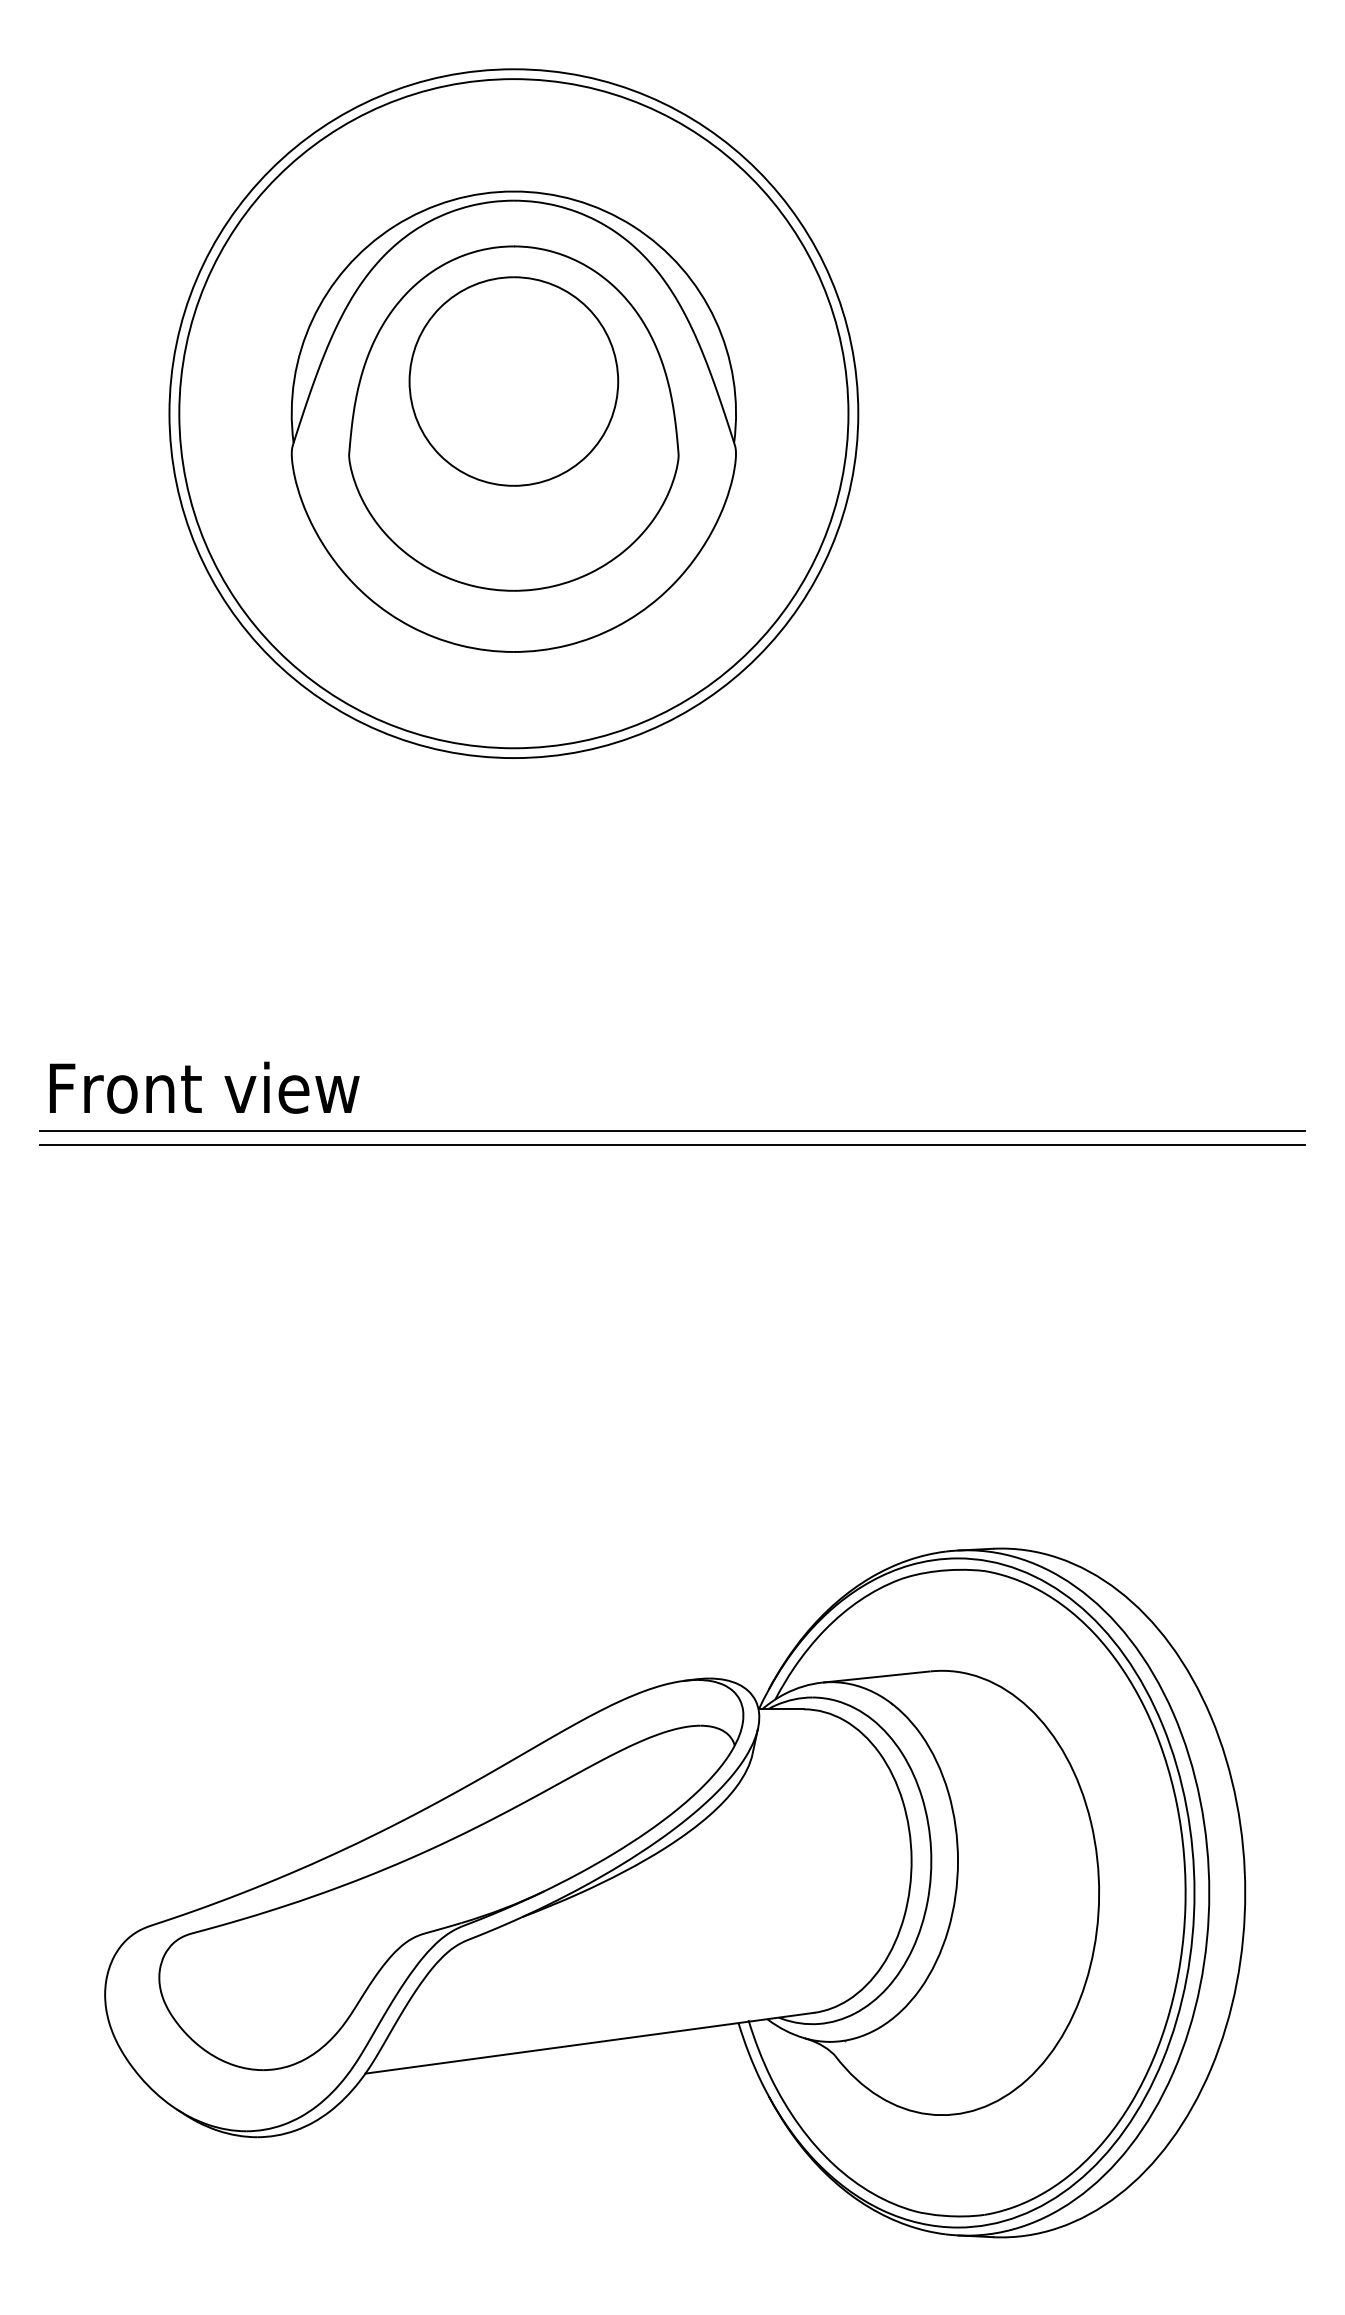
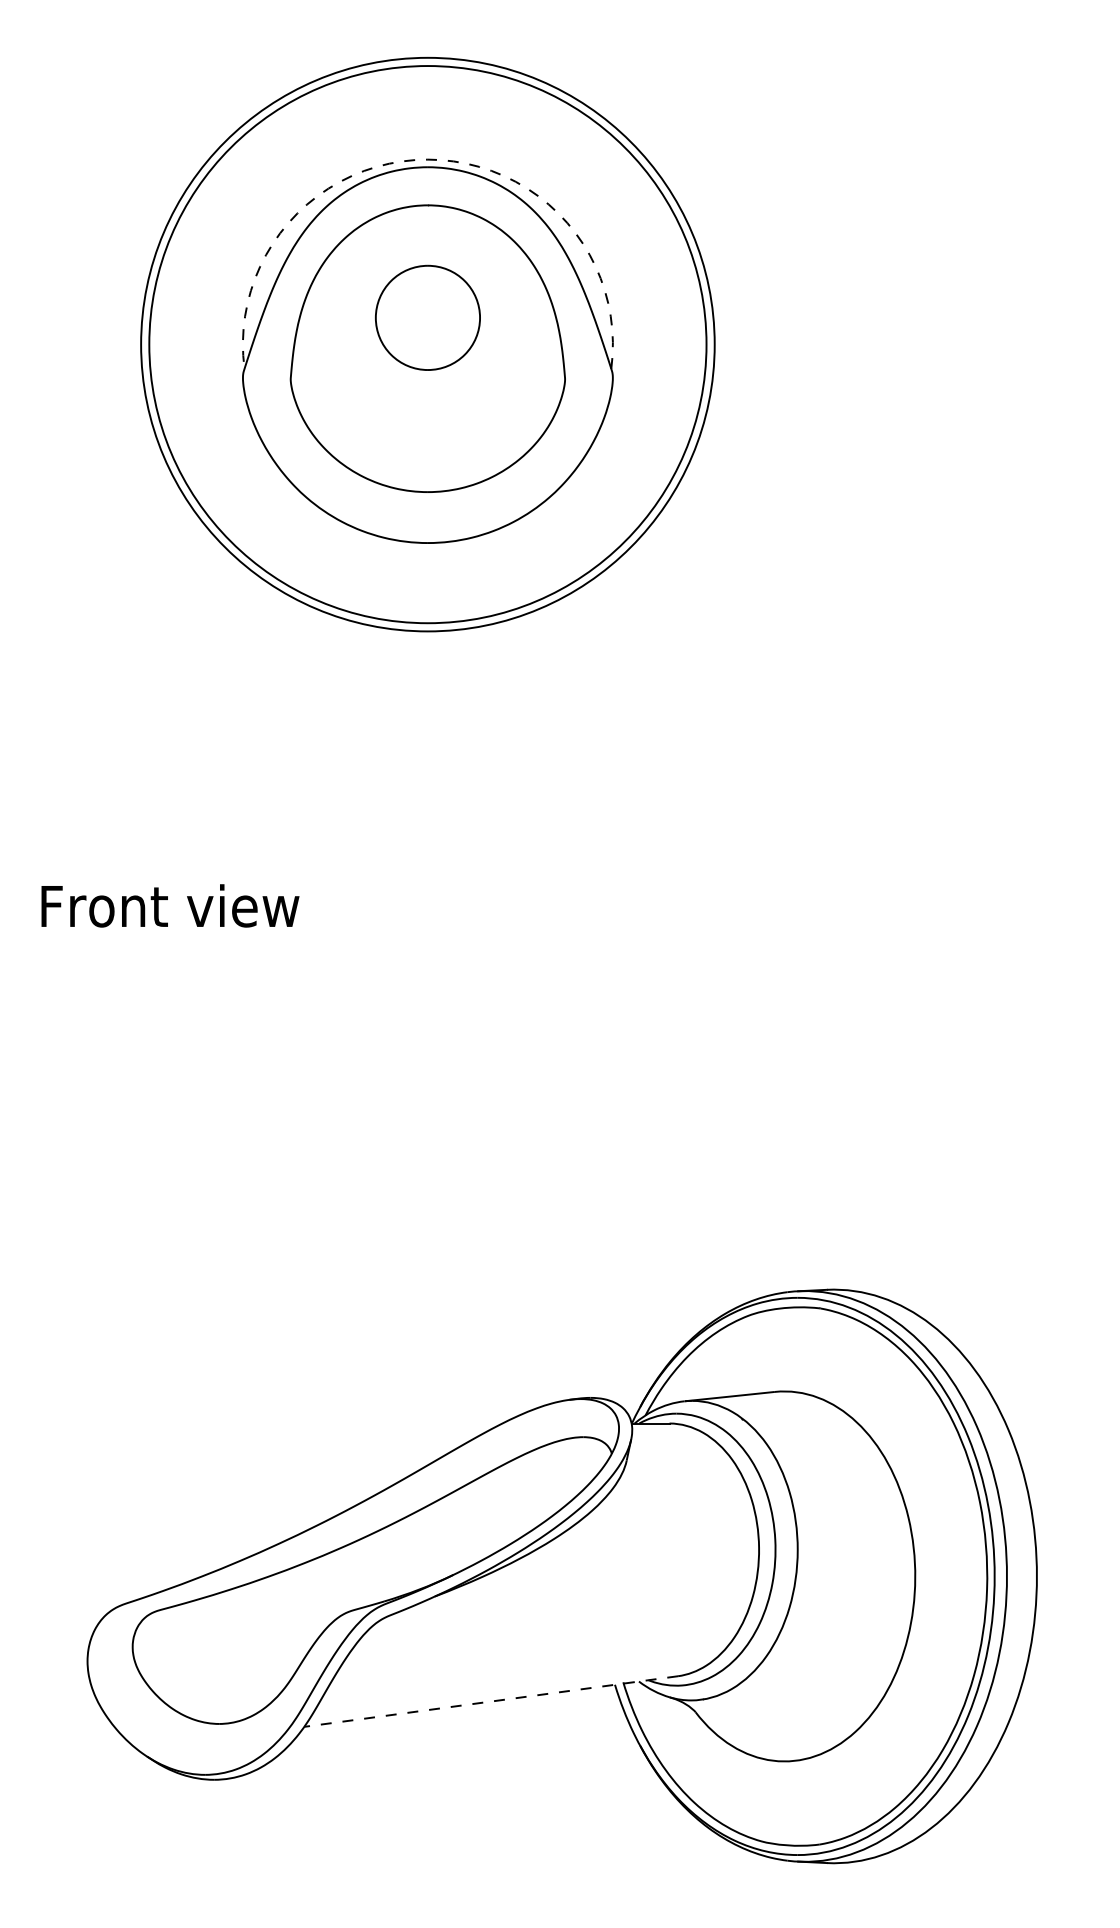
arc: (513, 191) -> (427, 159), solid -> dashed
part: (513, 381) -> (427, 317), size x0.6
line: (671, 1131) -> (559, 942), removed
line: (671, 1144) -> (559, 953), removed
line: (590, 2043) -> (491, 1701), solid -> dashed

